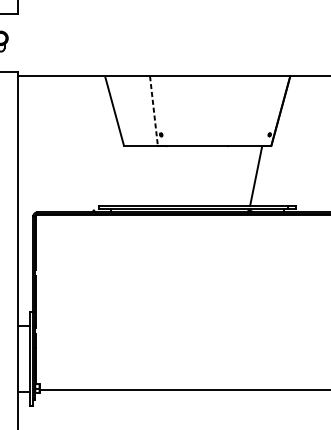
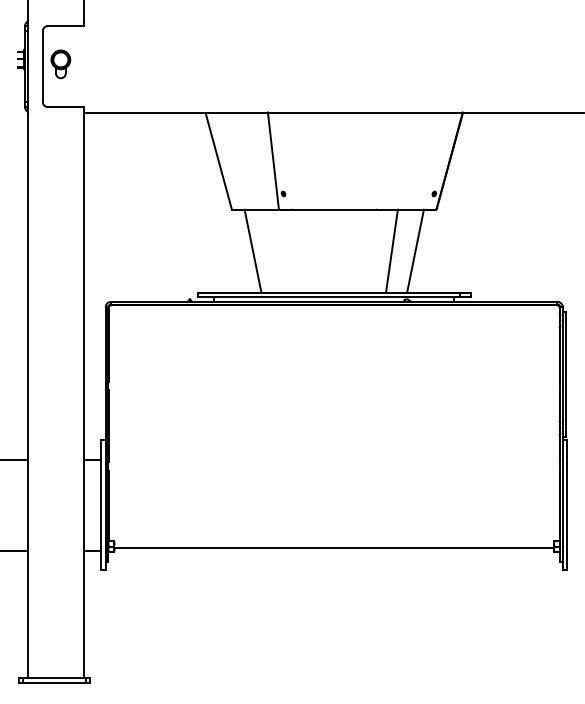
line: (154, 111) -> (273, 161), dashed -> solid
line: (138, 175) -> (252, 250), added
line: (238, 175) -> (391, 250), added

